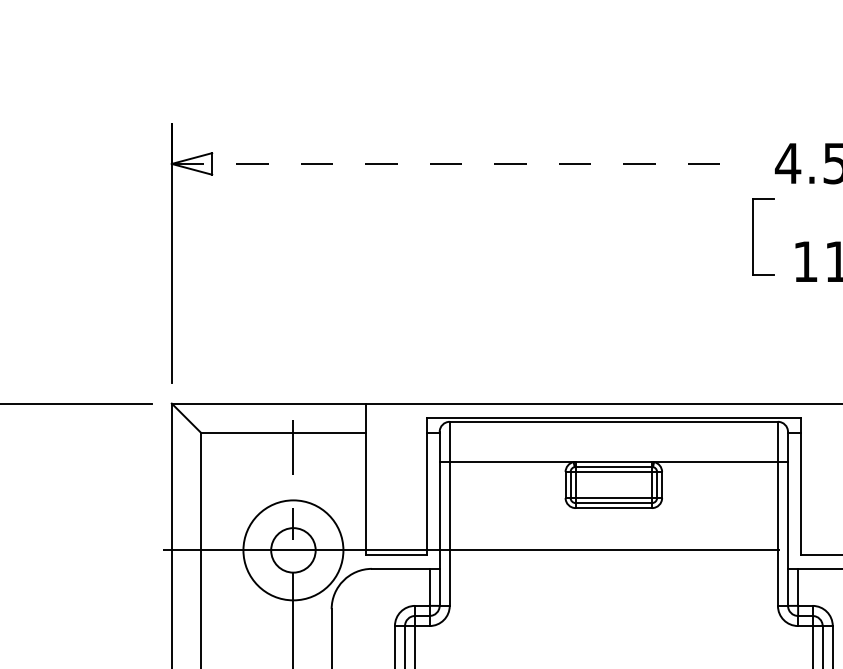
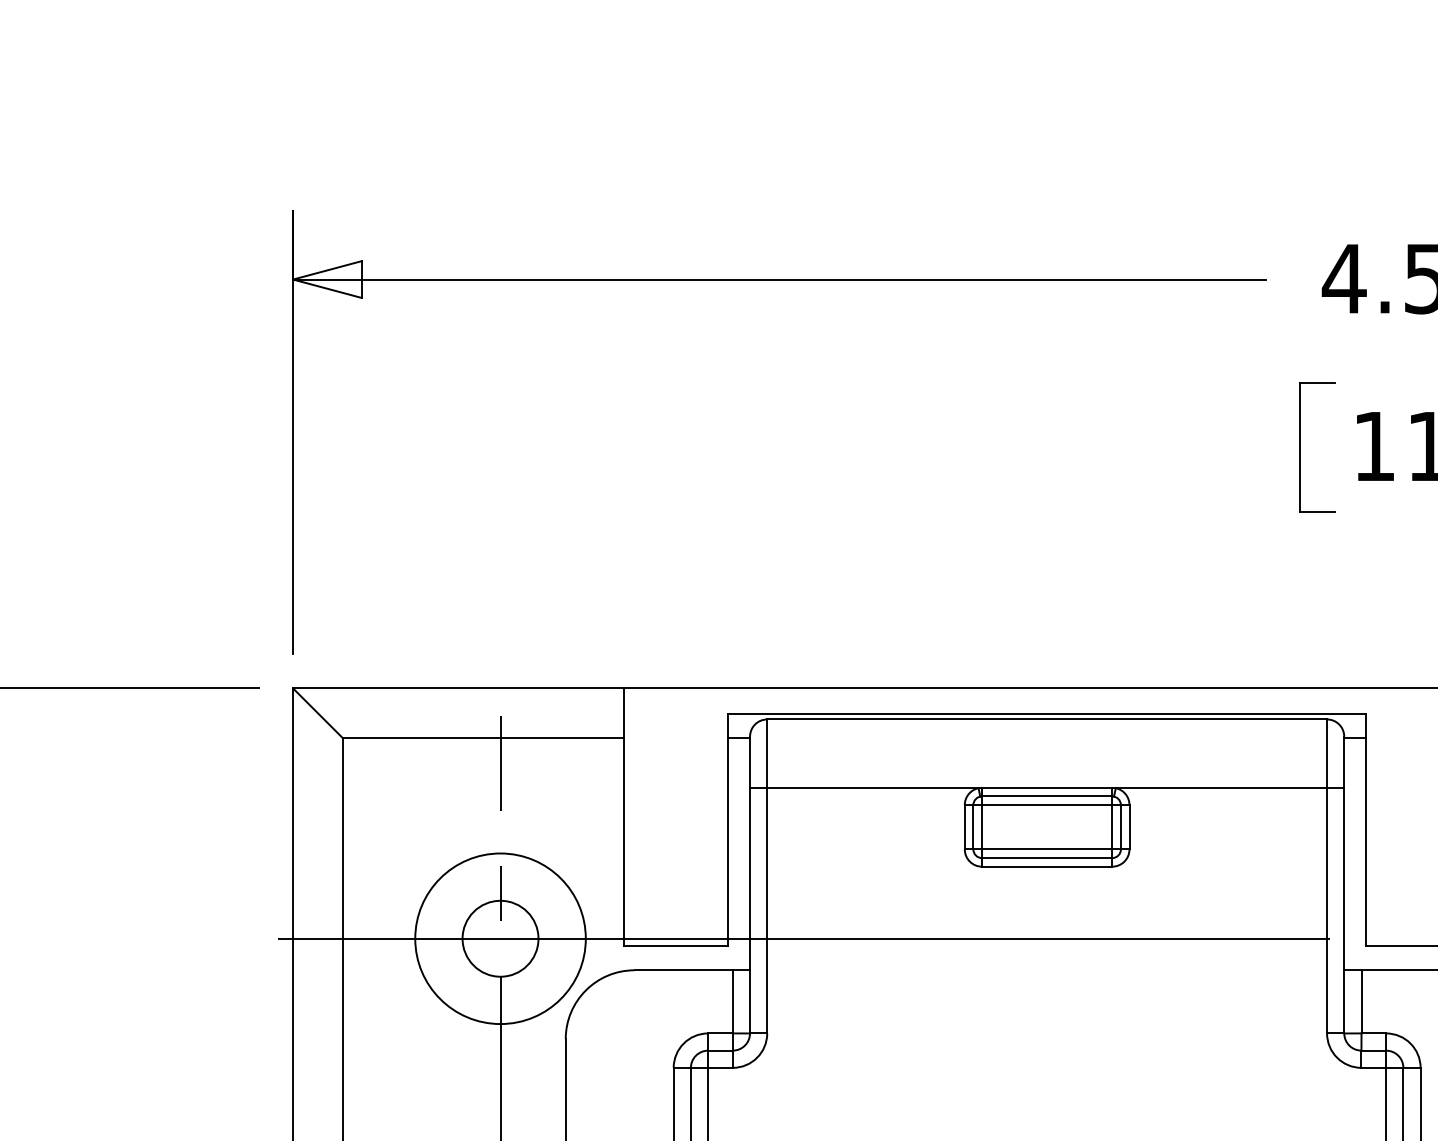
line: (457, 163) -> (780, 278), dashed -> solid
part: (753, 236) -> (1300, 445), moved

